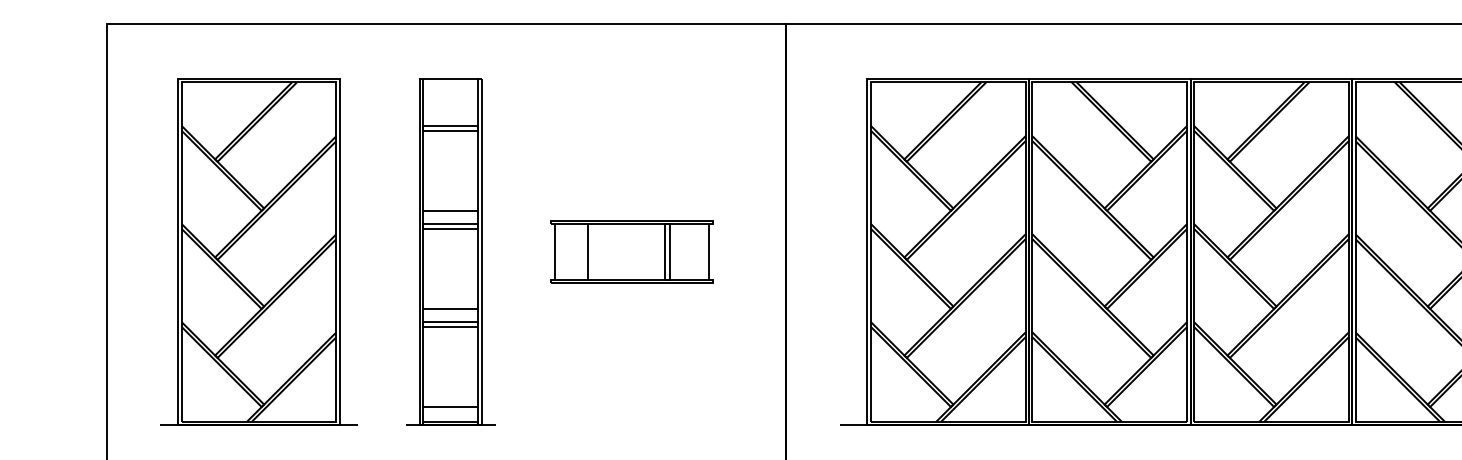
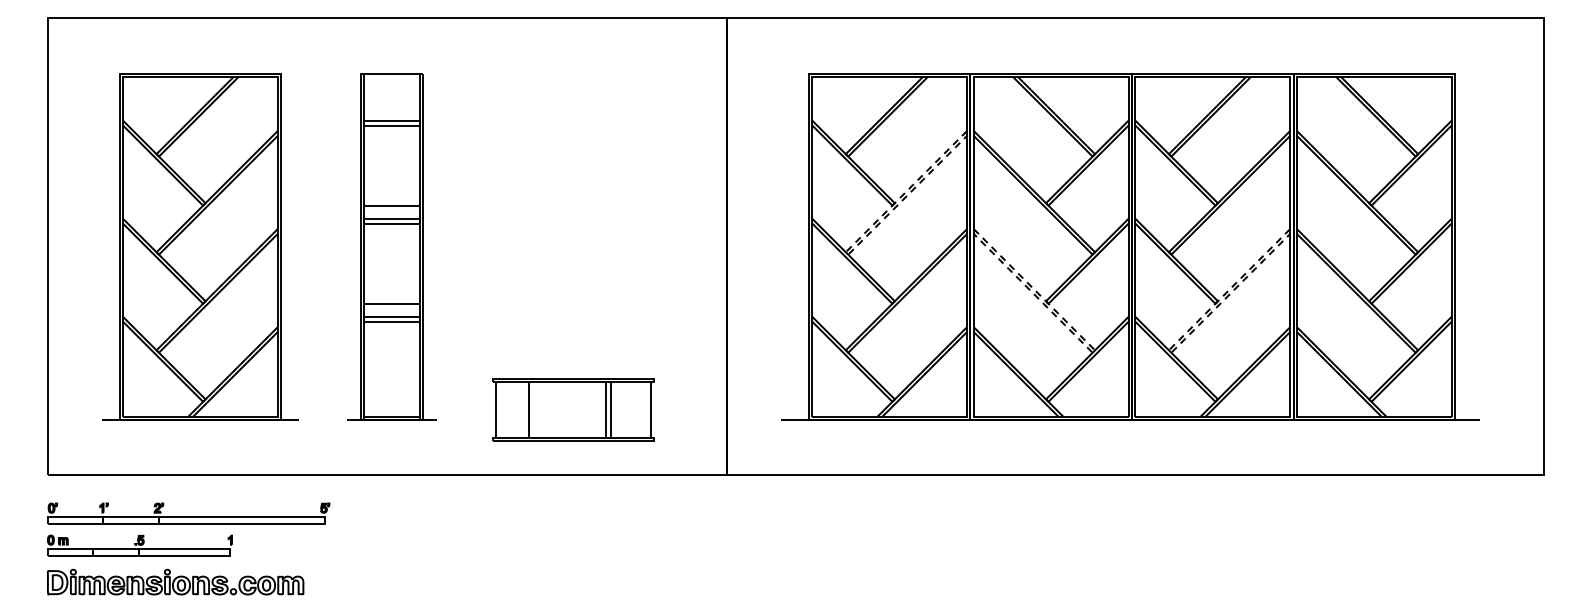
part: (632, 251) -> (573, 409), moved
line: (904, 257) -> (845, 252), solid -> dashed
line: (1154, 355) -> (1095, 350), solid -> dashed
line: (1227, 355) -> (1168, 350), solid -> dashed
line: (450, 406) -> (391, 401), removed

